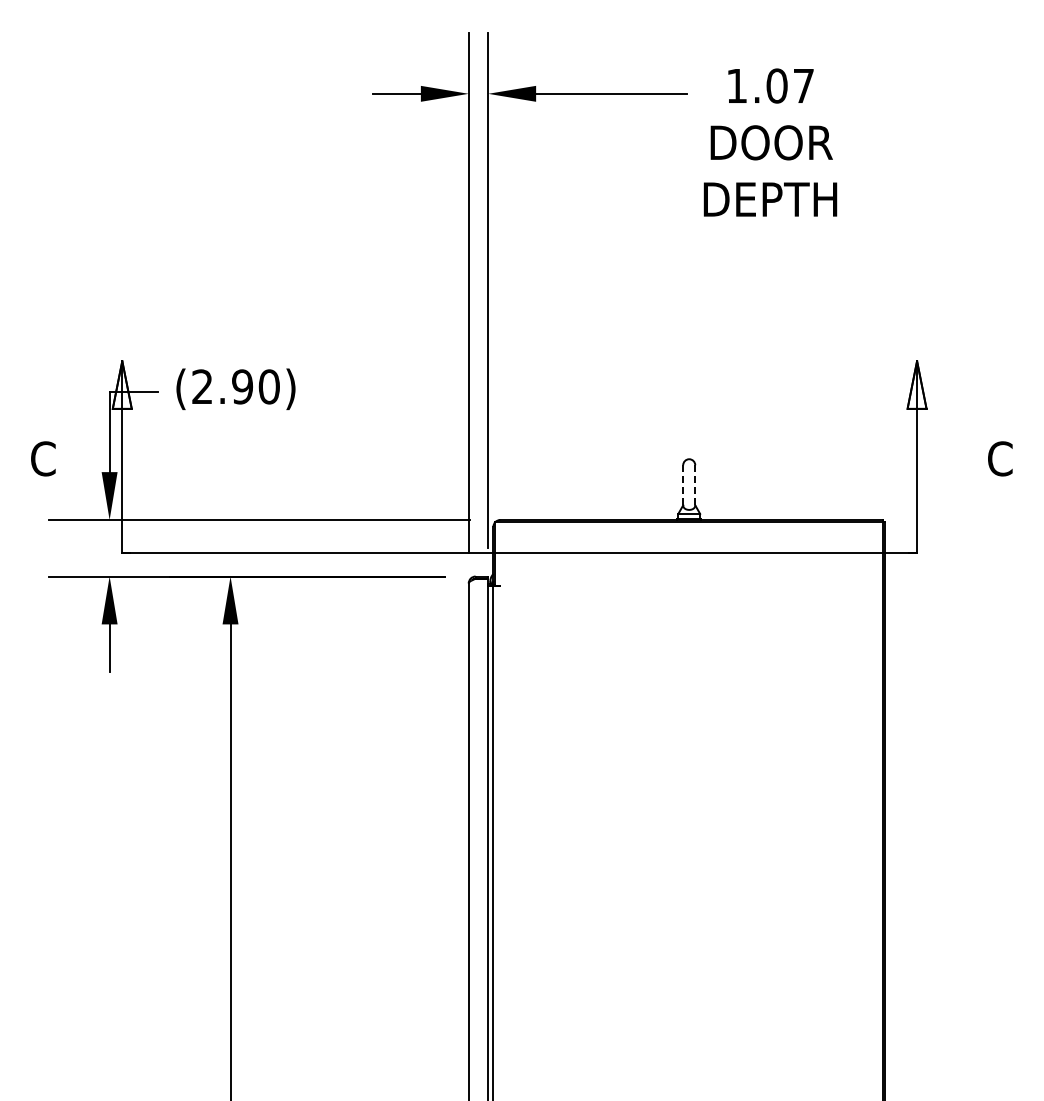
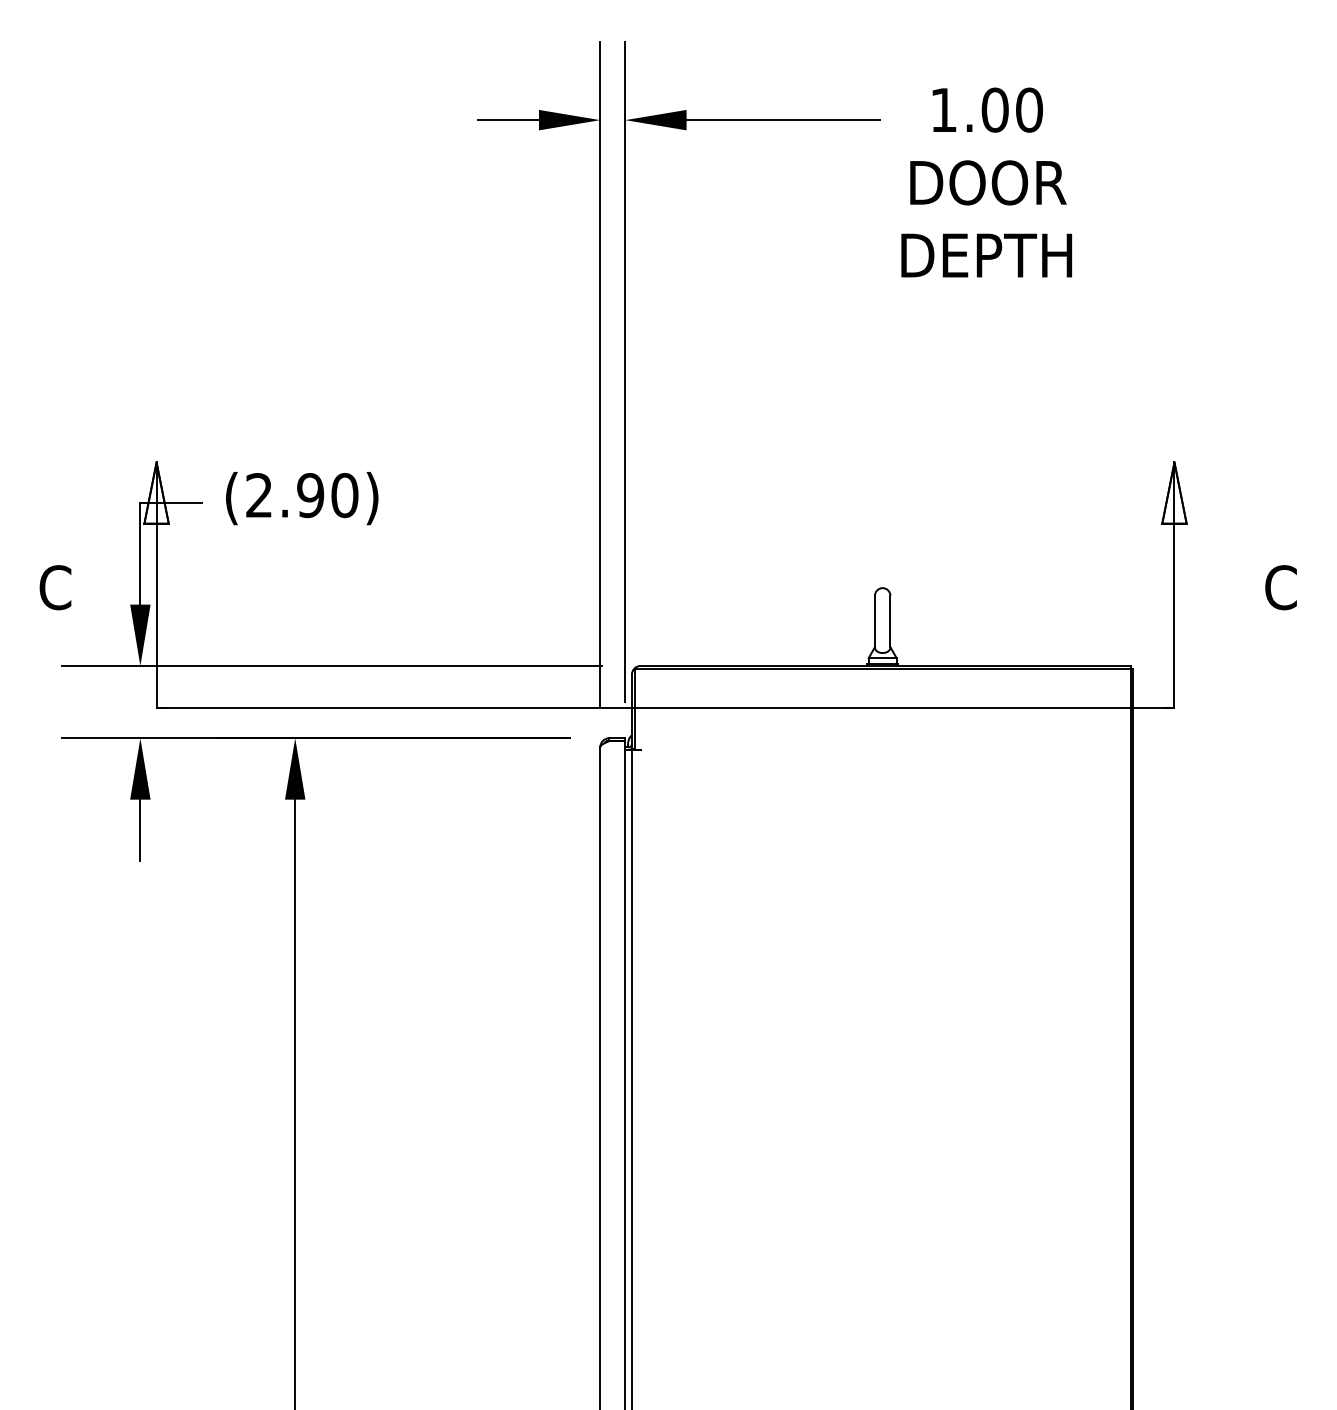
text: (803, 85) -> (1029, 109), 1.07 -> 1.00
line: (695, 484) -> (890, 620), dashed -> solid
line: (683, 485) -> (875, 621), dashed -> solid

